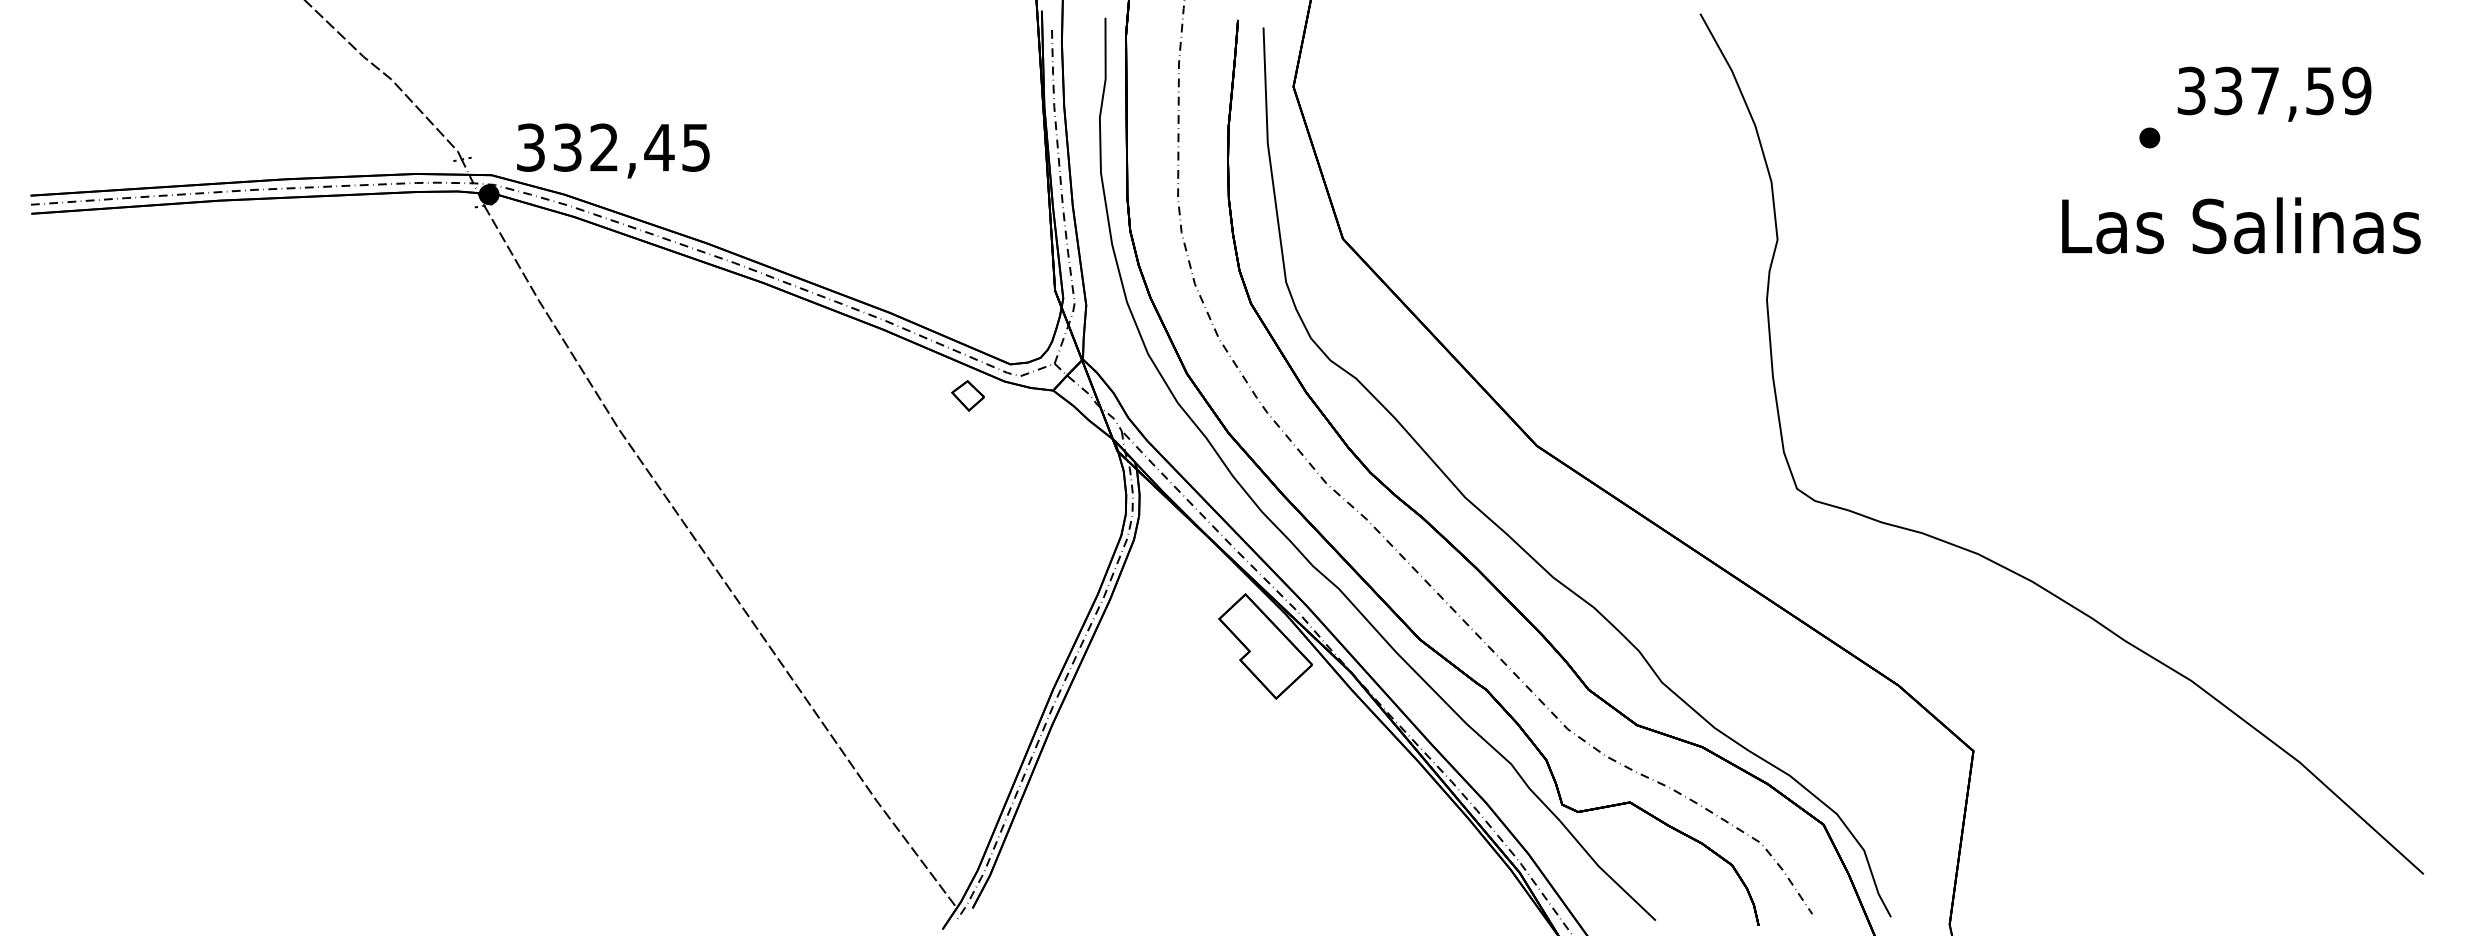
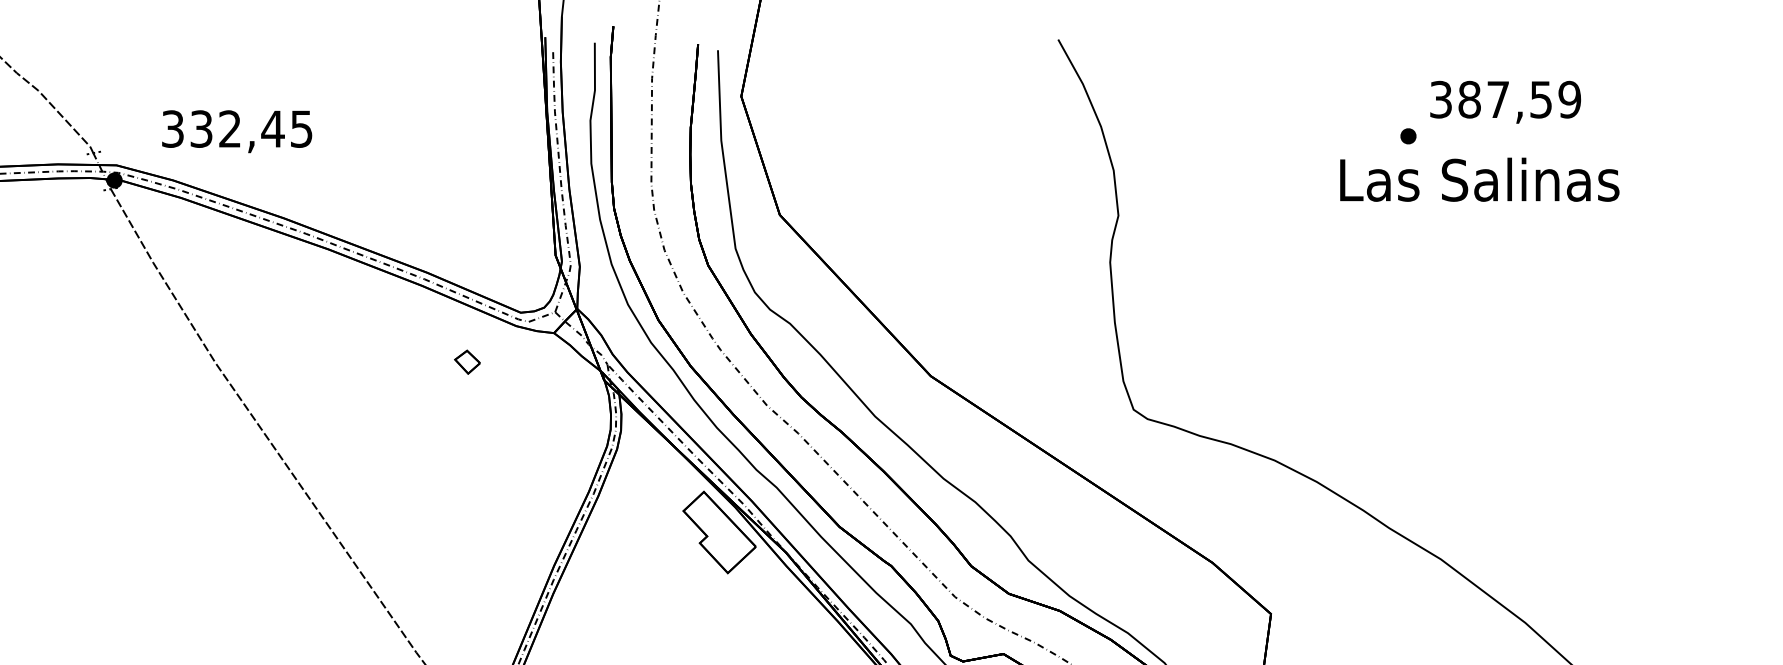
text: (2228, 90) -> (1469, 99), 337,59 -> 387,59
text: (613, 150) -> (237, 131), moved
text: (2241, 225) -> (1479, 179), moved
part: (967, 395) -> (467, 361), moved

